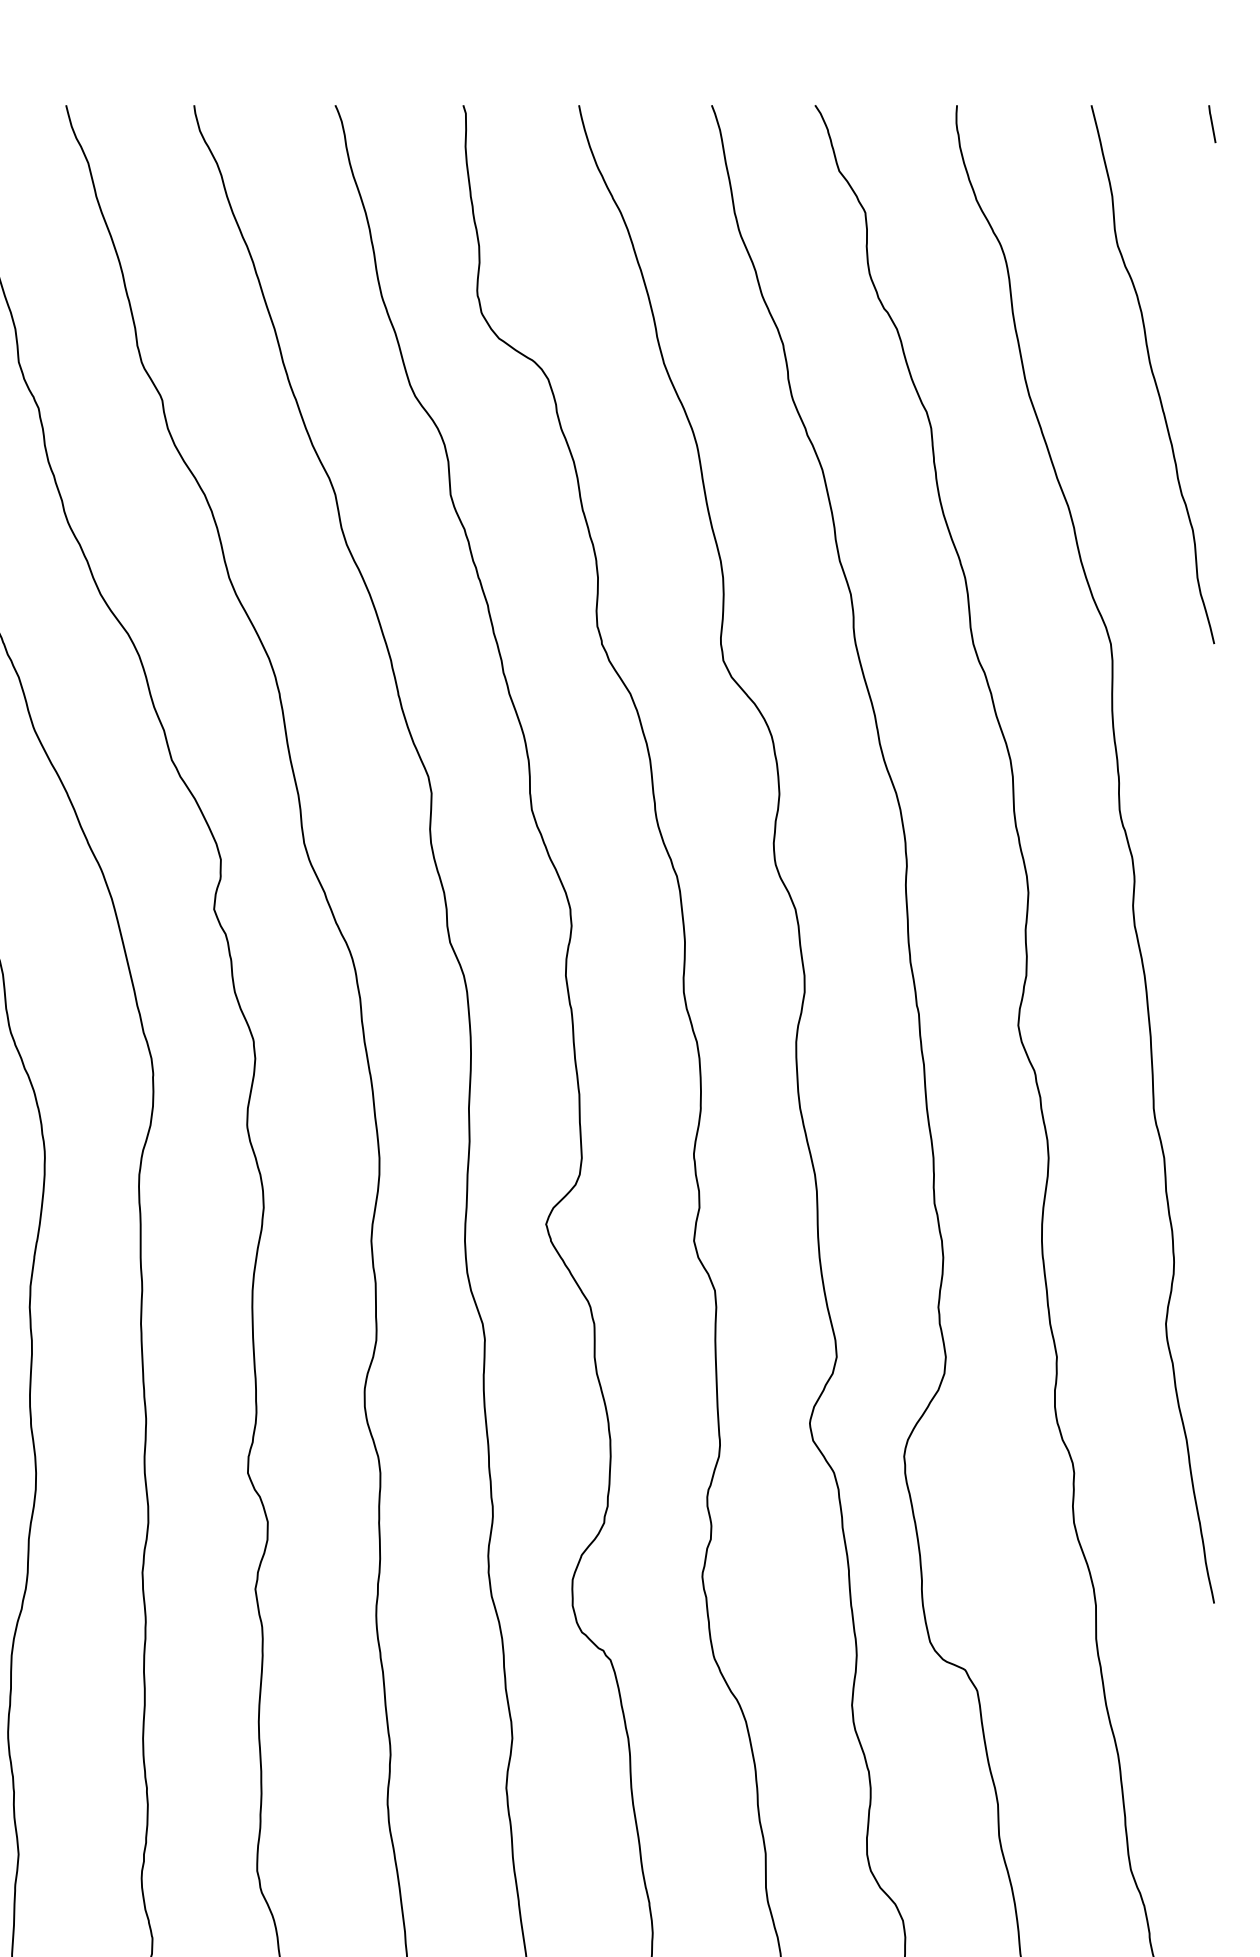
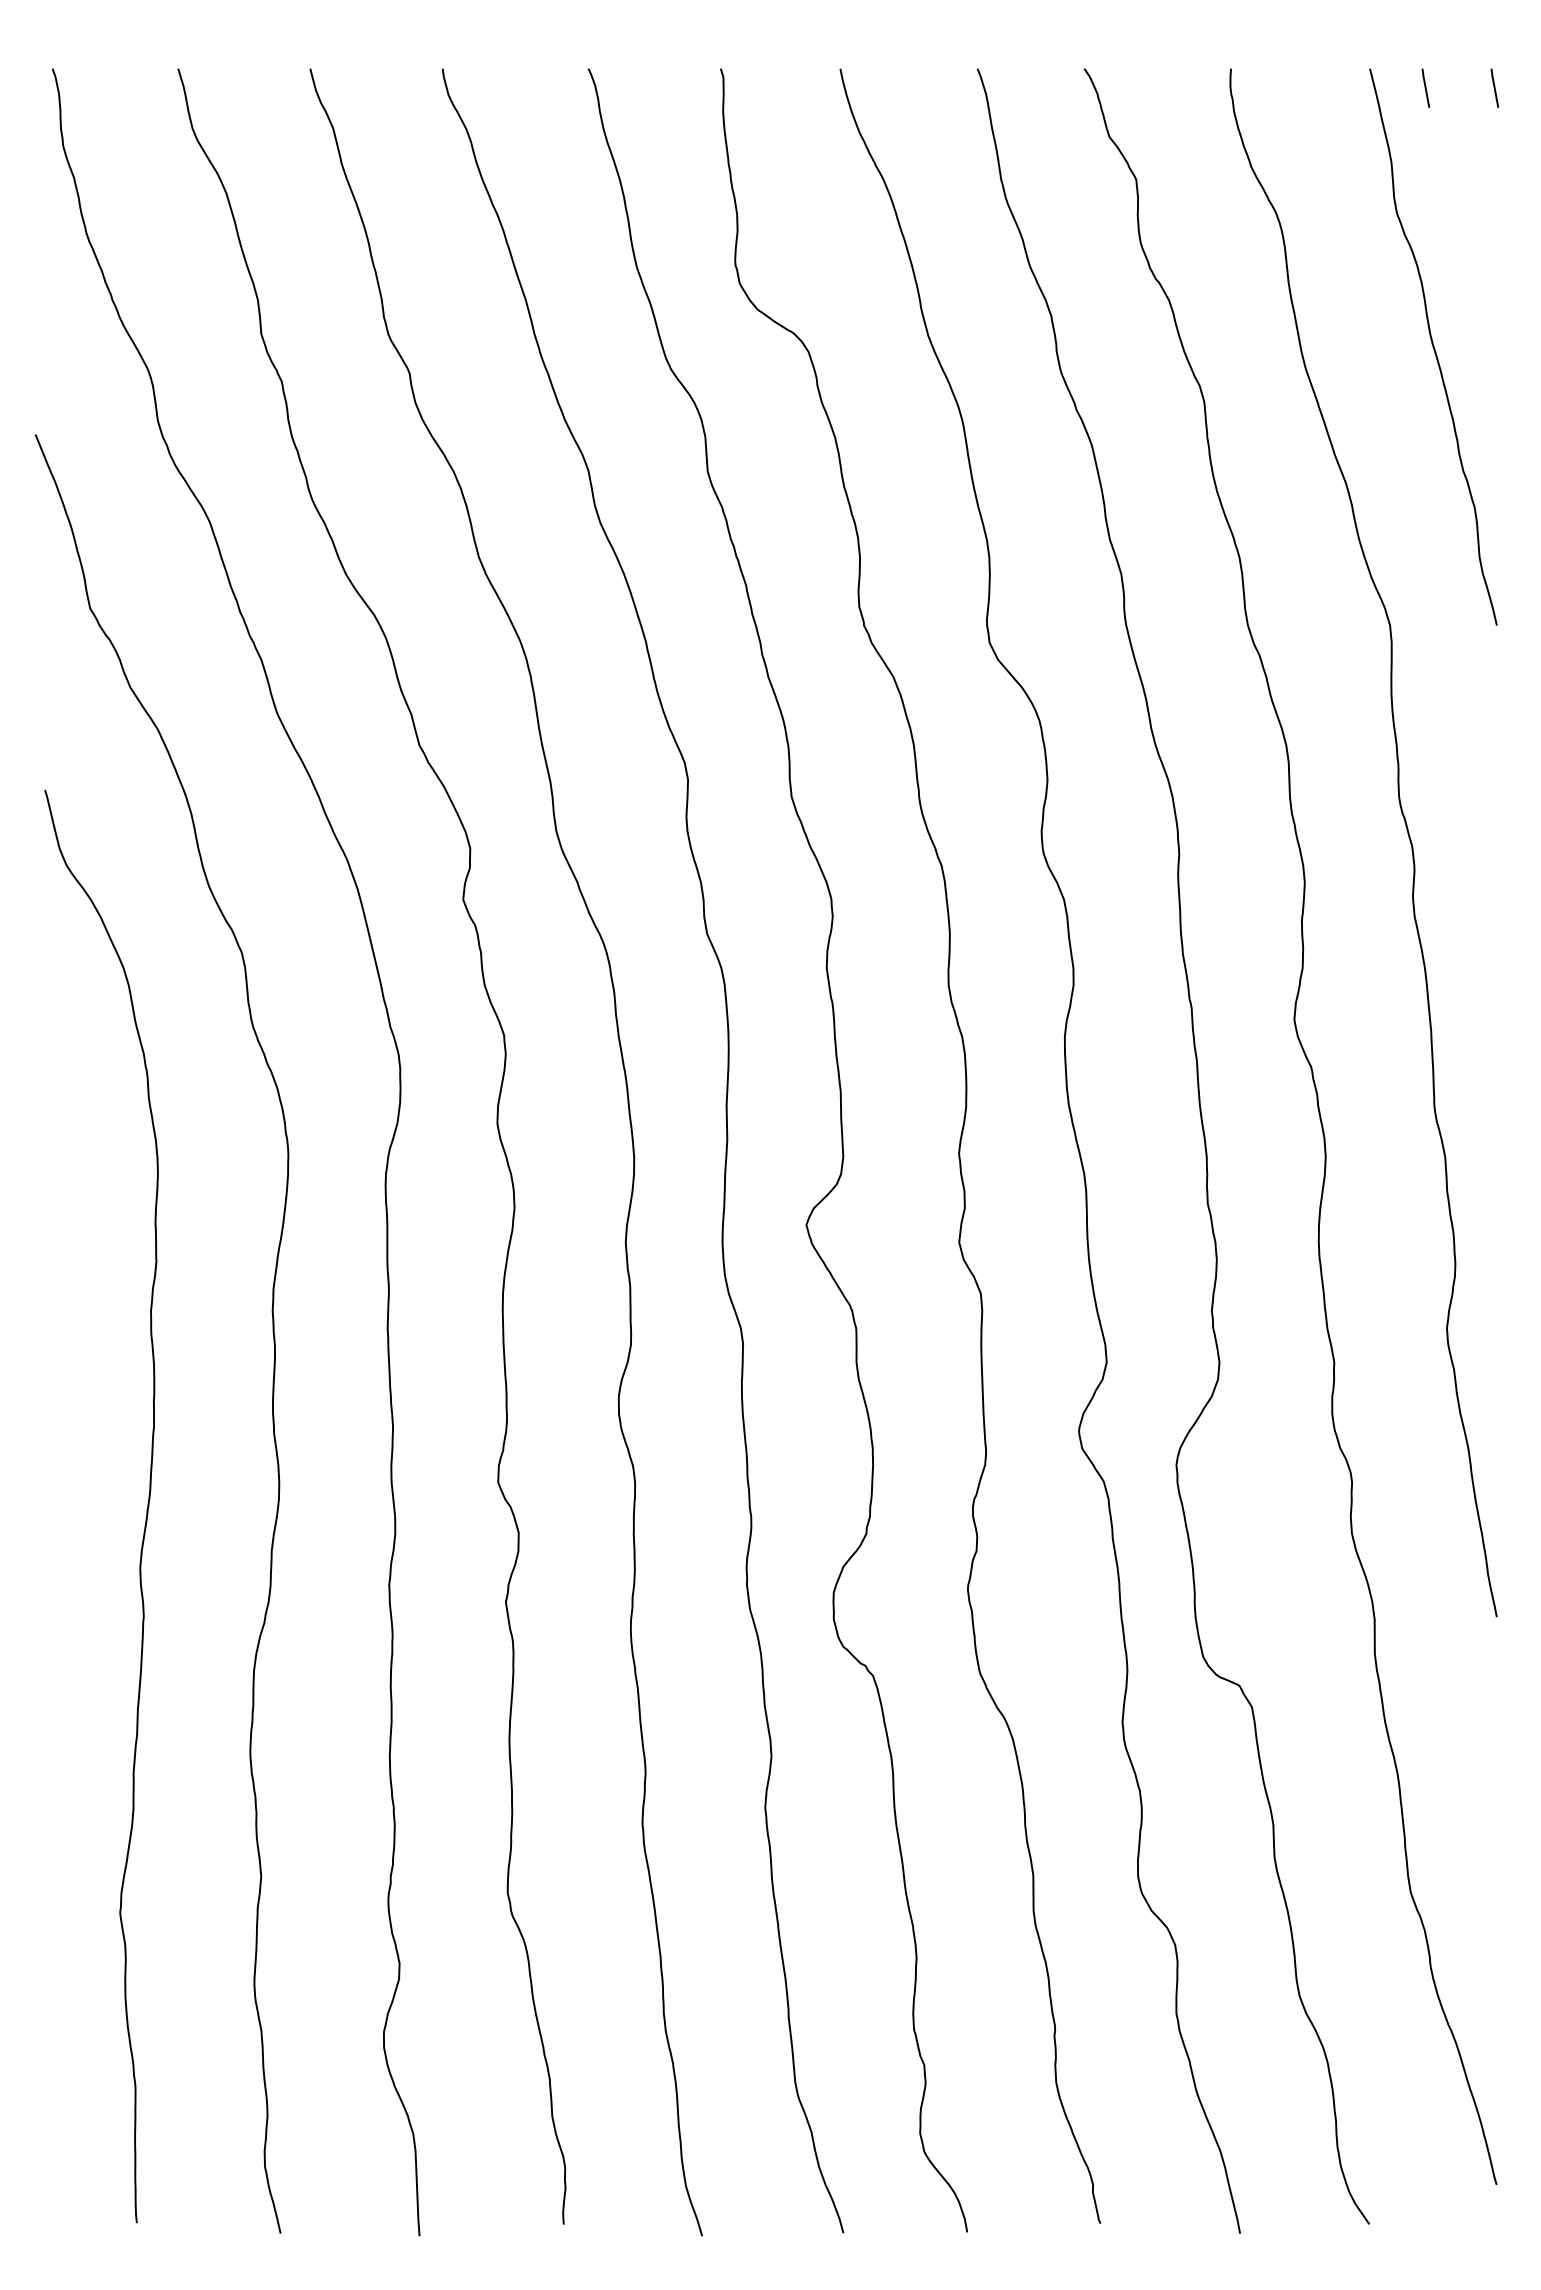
line: (1145, 123) -> (1425, 87), added

